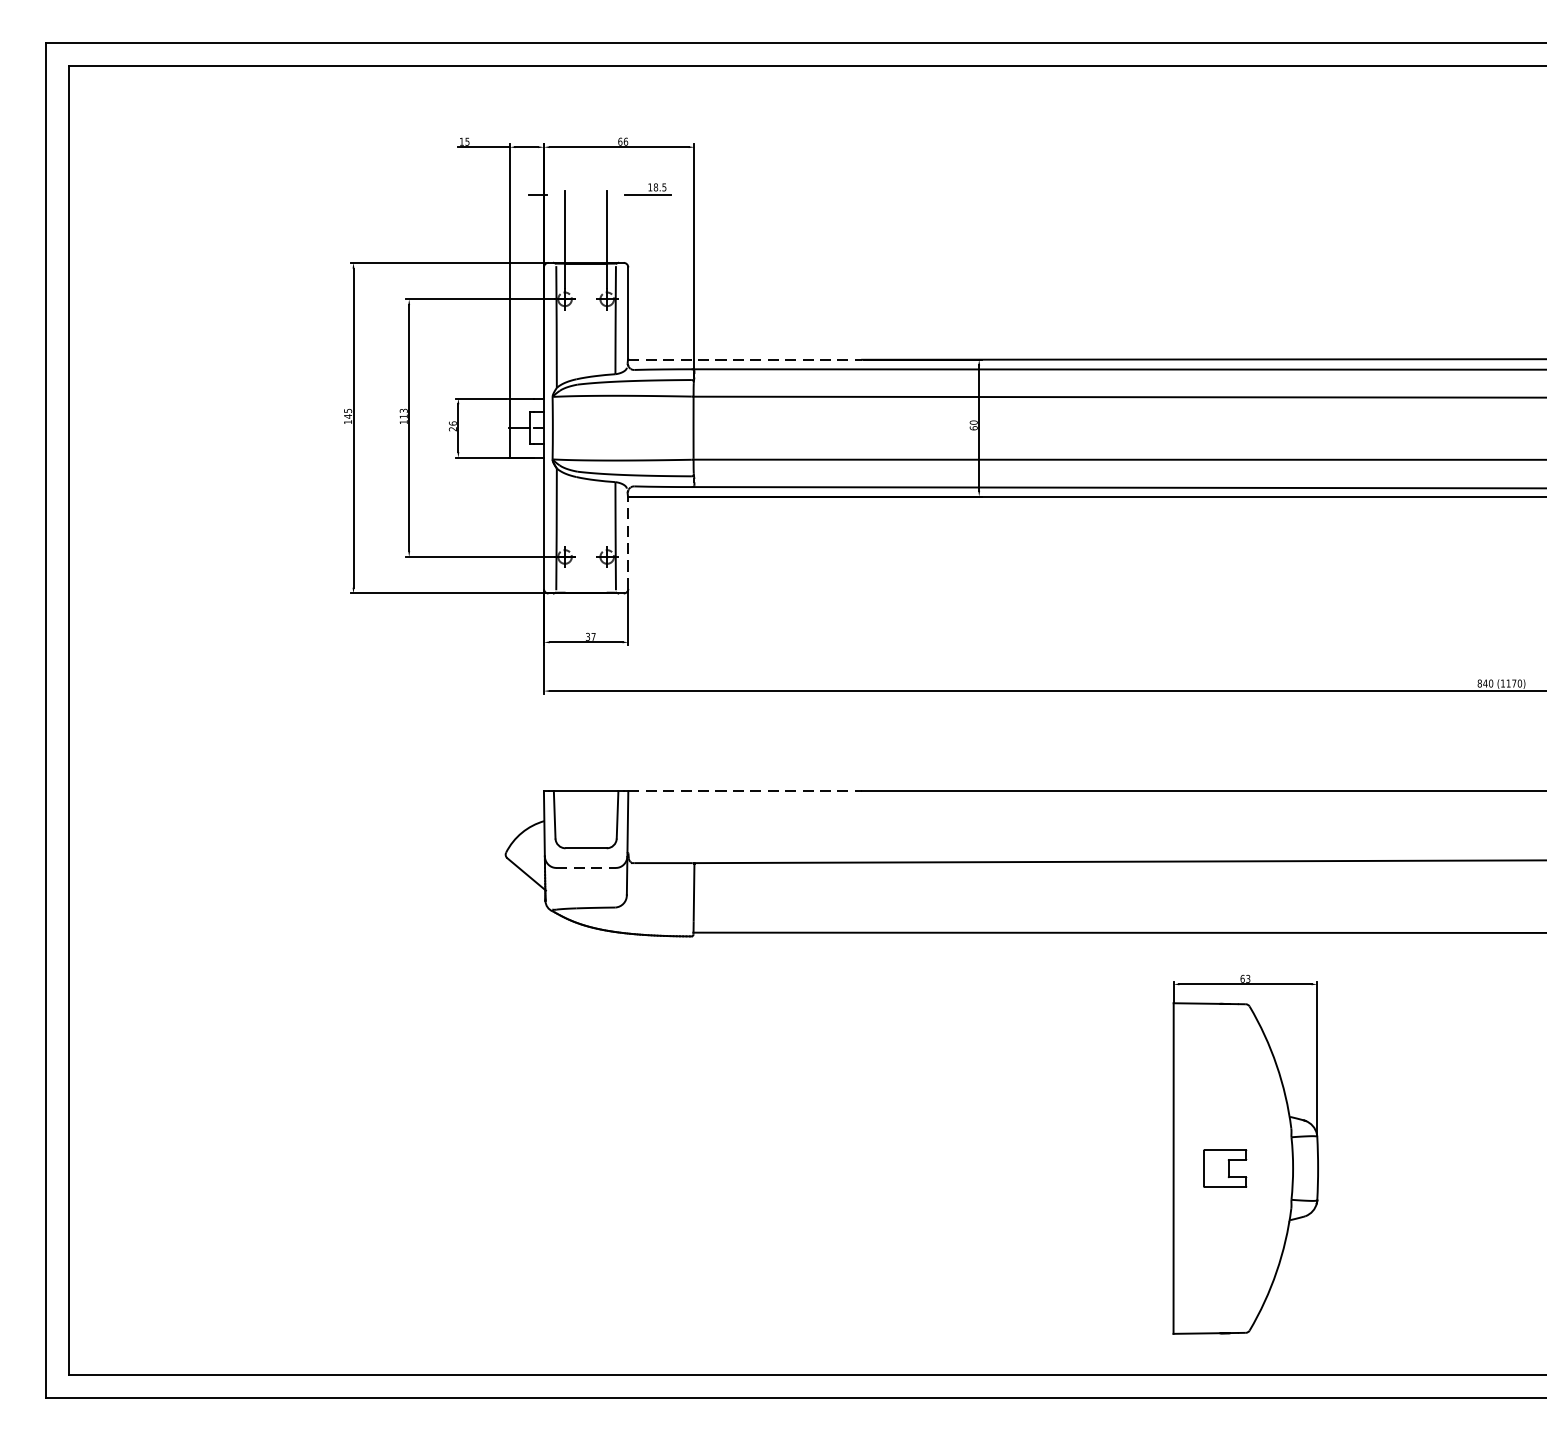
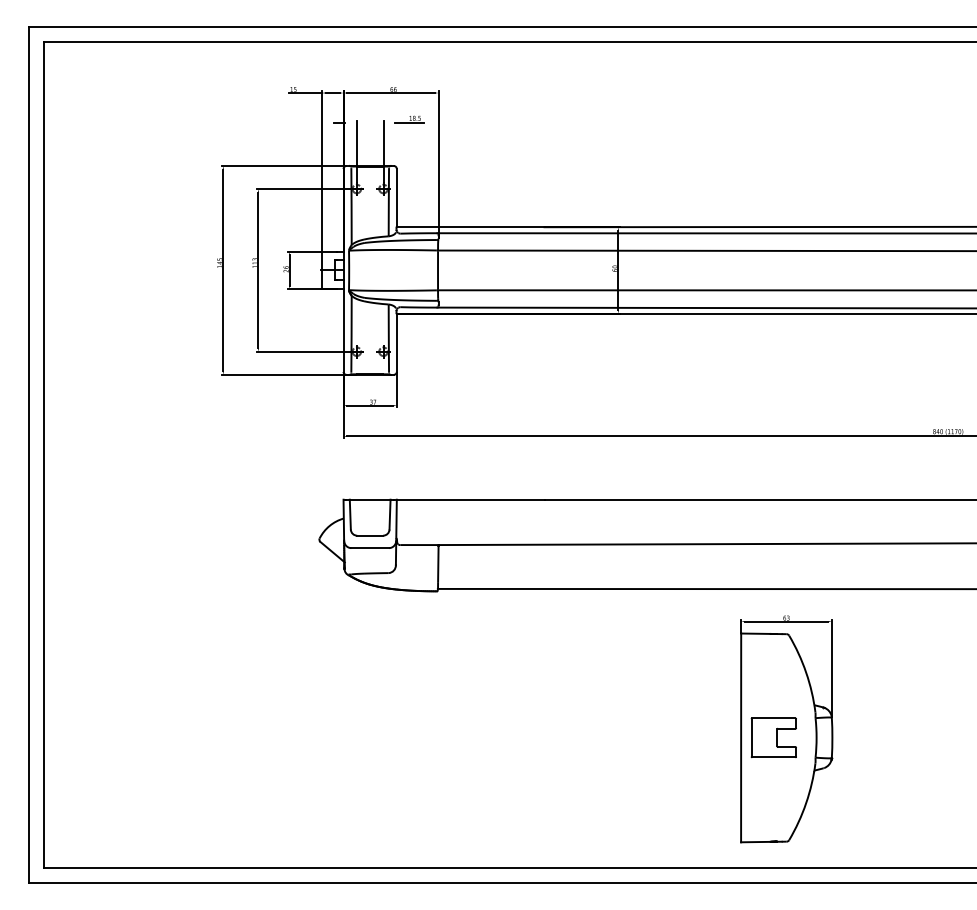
line: (744, 360) -> (470, 227), dashed -> solid
line: (627, 542) -> (396, 342), dashed -> solid
line: (744, 790) -> (470, 499), dashed -> solid
line: (586, 868) -> (370, 548), dashed -> solid
part: (1224, 1167) -> (773, 737), size x1.67

